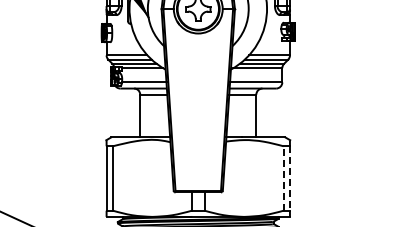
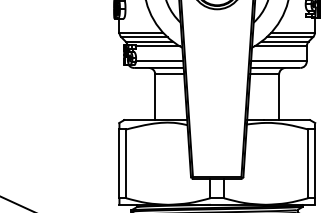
line: (283, 178) -> (308, 163), dashed -> solid
line: (289, 178) -> (314, 163), dashed -> solid

